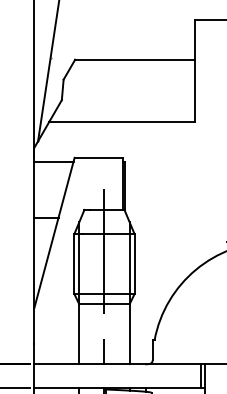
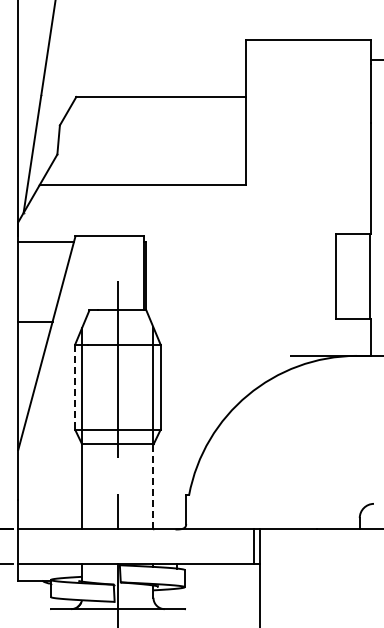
line: (74, 264) -> (75, 387), solid -> dashed
line: (129, 334) -> (153, 486), solid -> dashed

